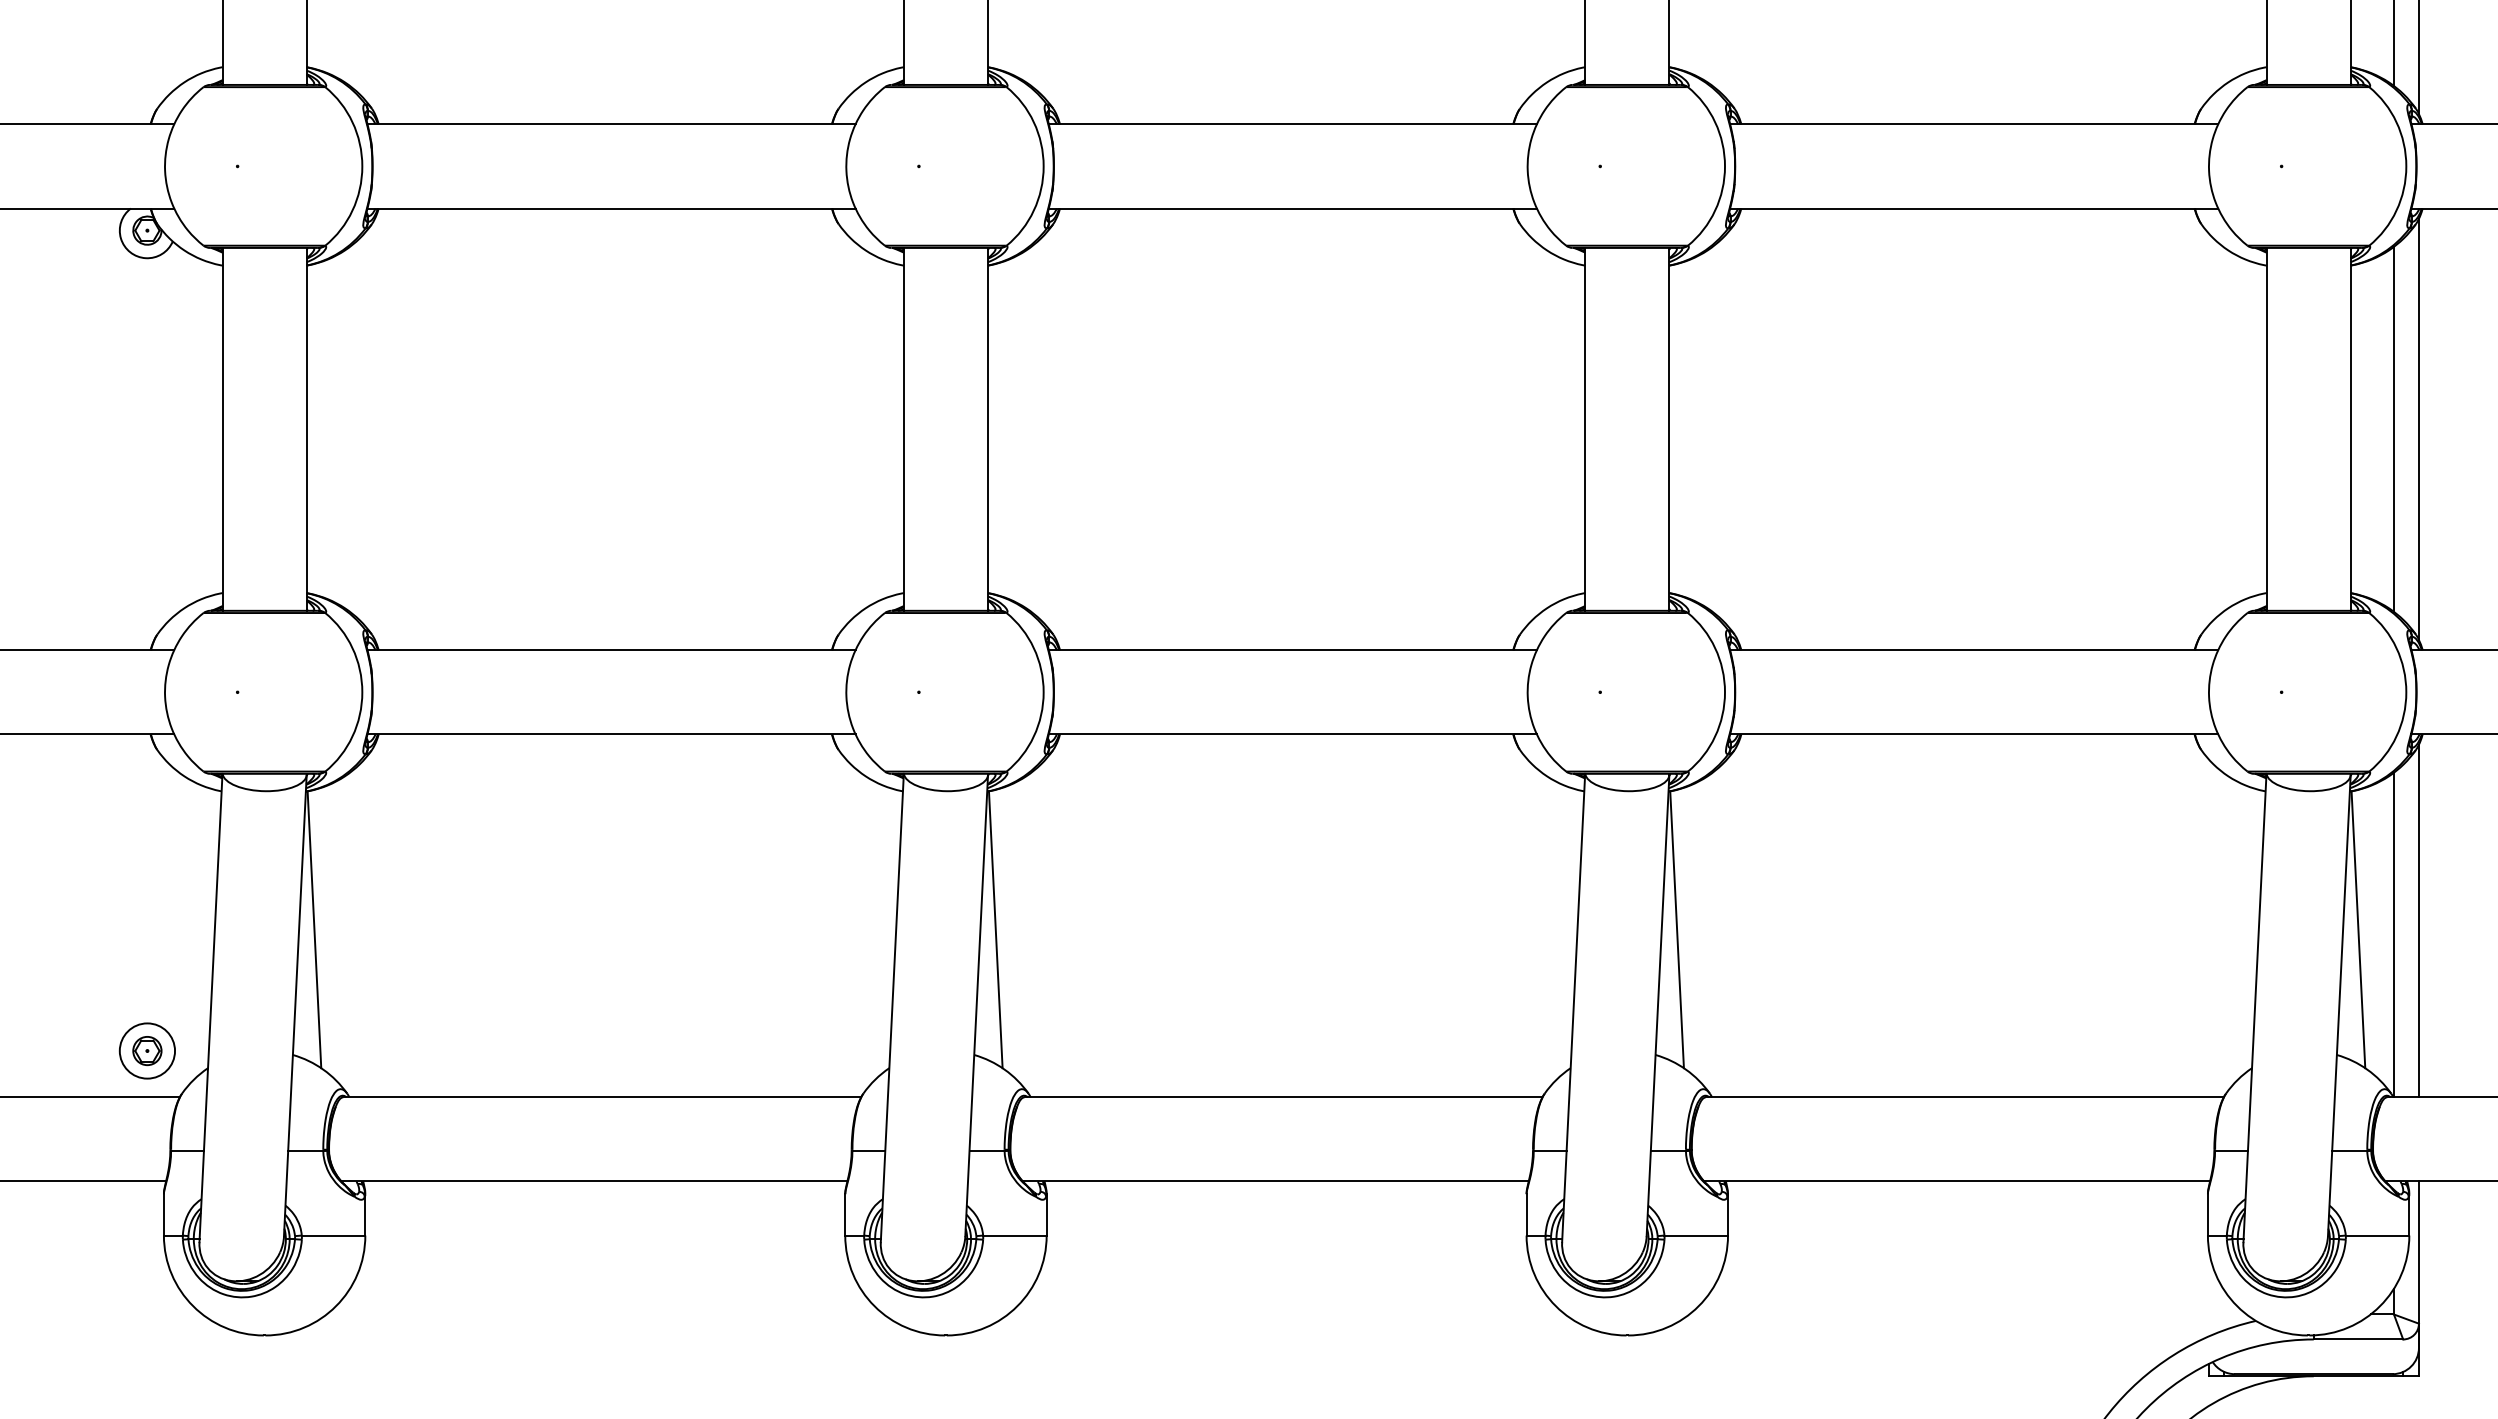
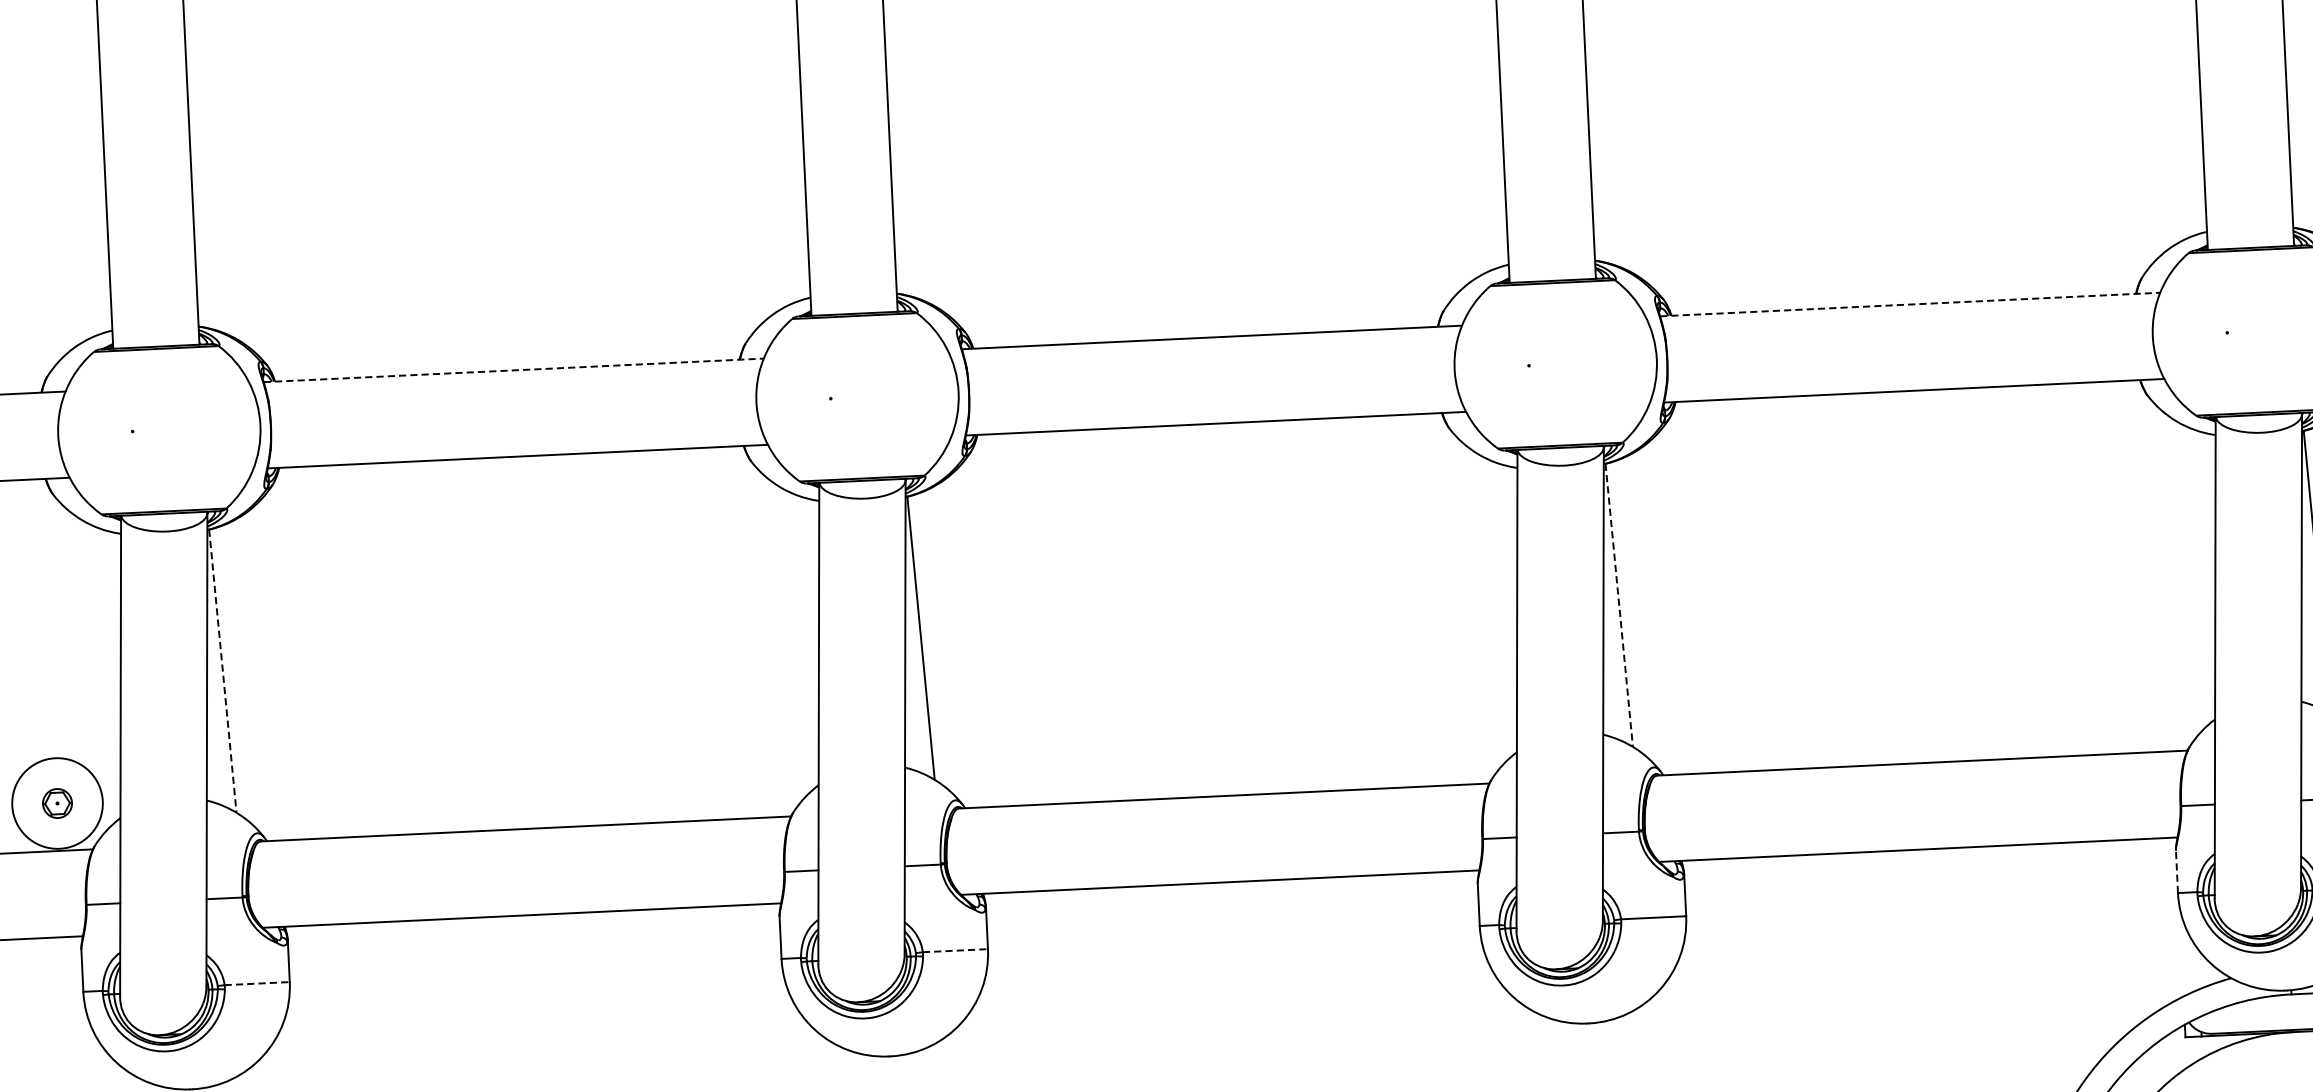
line: (611, 650) -> (513, 370), solid -> dashed
line: (1974, 650) -> (1910, 304), solid -> dashed
line: (314, 929) -> (222, 670), solid -> dashed
line: (1677, 929) -> (1619, 605), solid -> dashed
circle: (147, 1050) -> (57, 802), size x1.6
line: (2207, 1214) -> (2176, 871), solid -> dashed
line: (333, 1235) -> (257, 983), solid -> dashed
line: (1014, 1235) -> (955, 950), solid -> dashed

